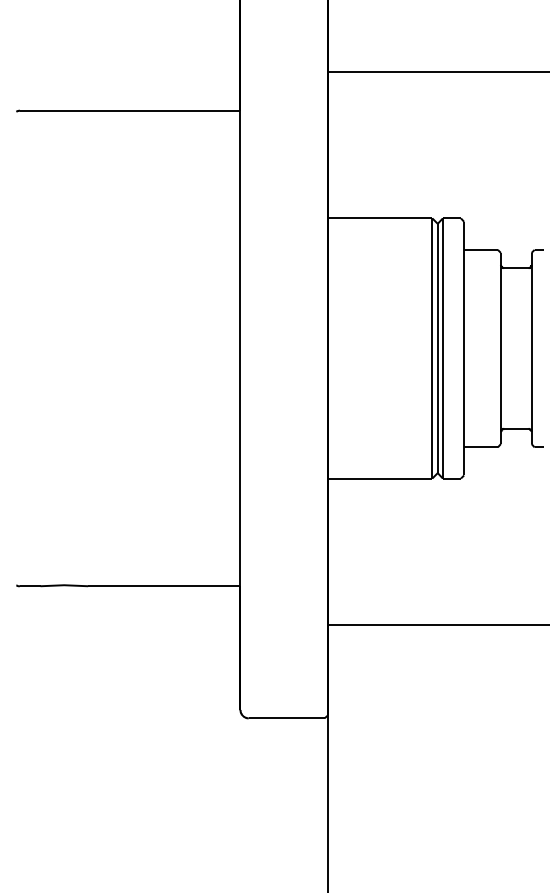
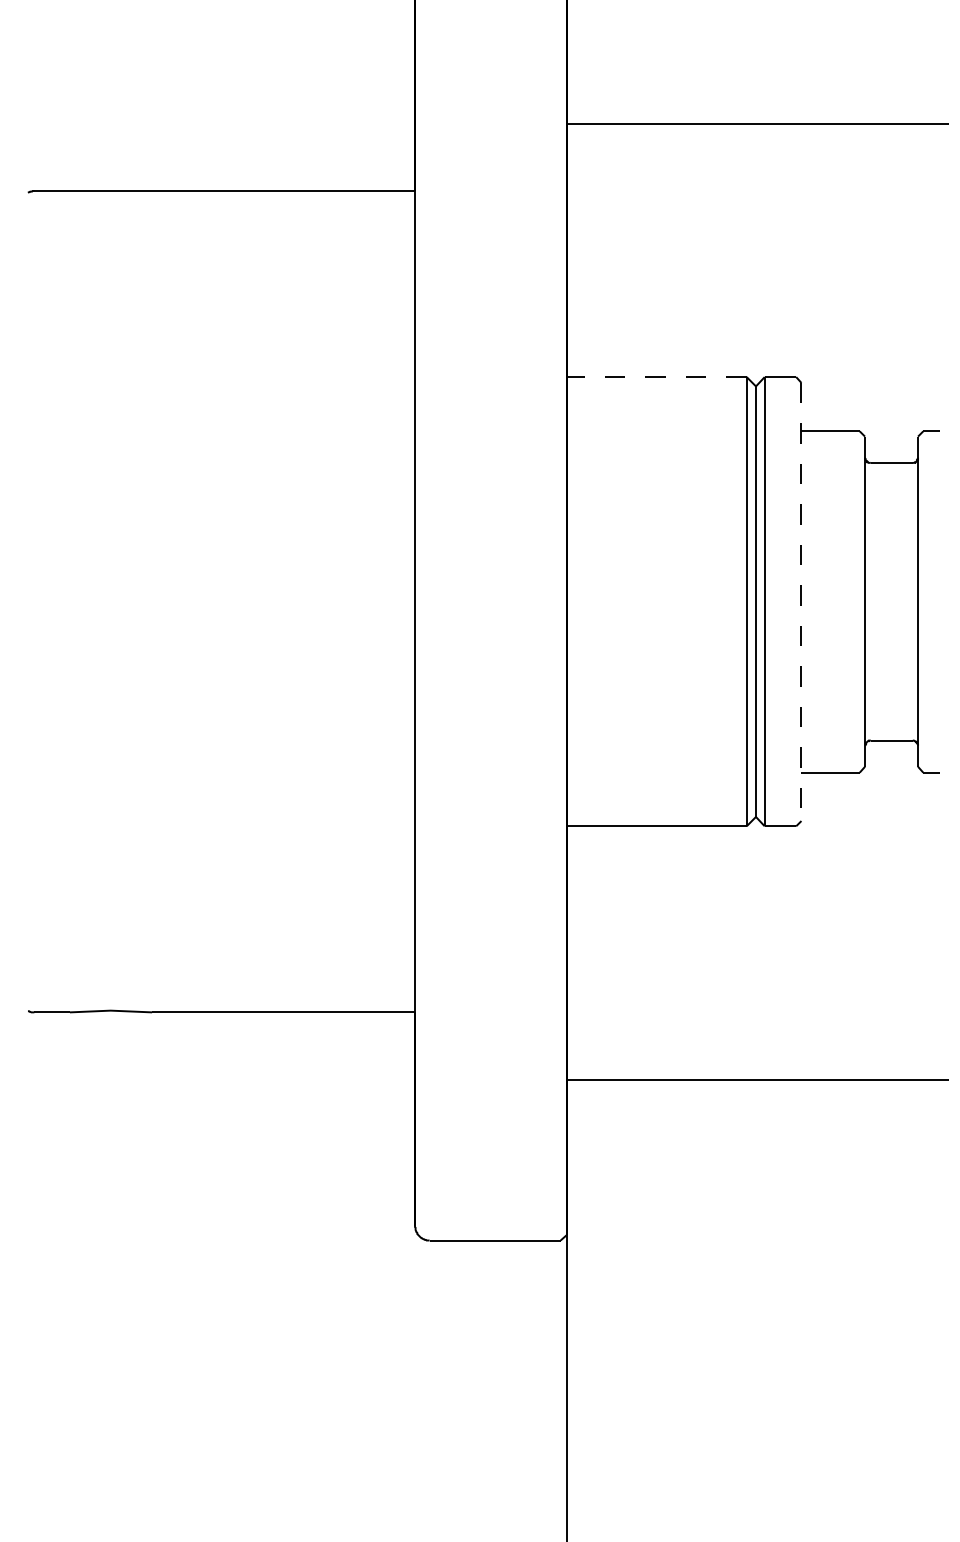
line: (379, 218) -> (655, 377), solid -> dashed
line: (464, 348) -> (802, 601), solid -> dashed

